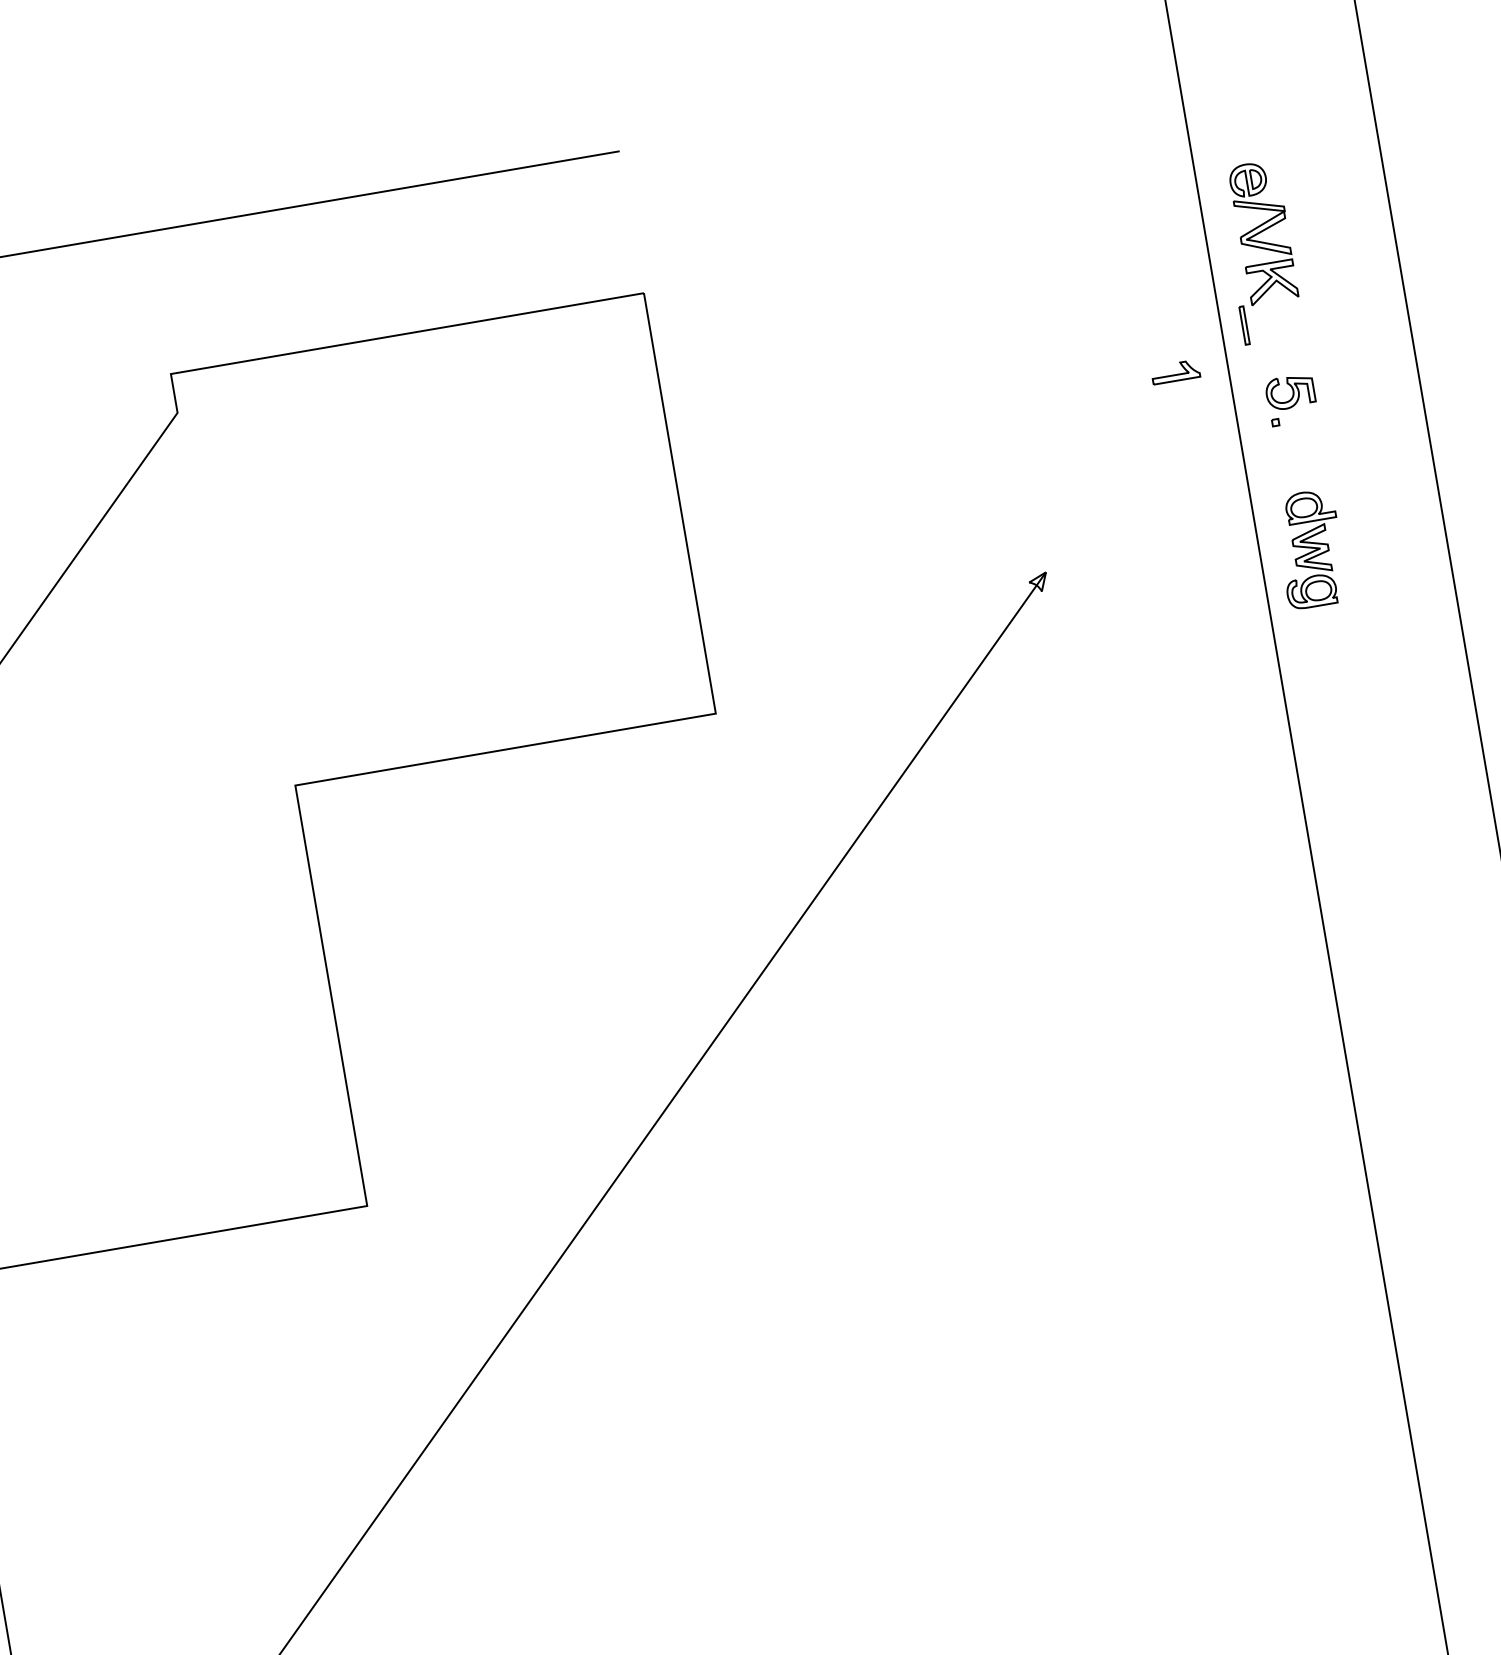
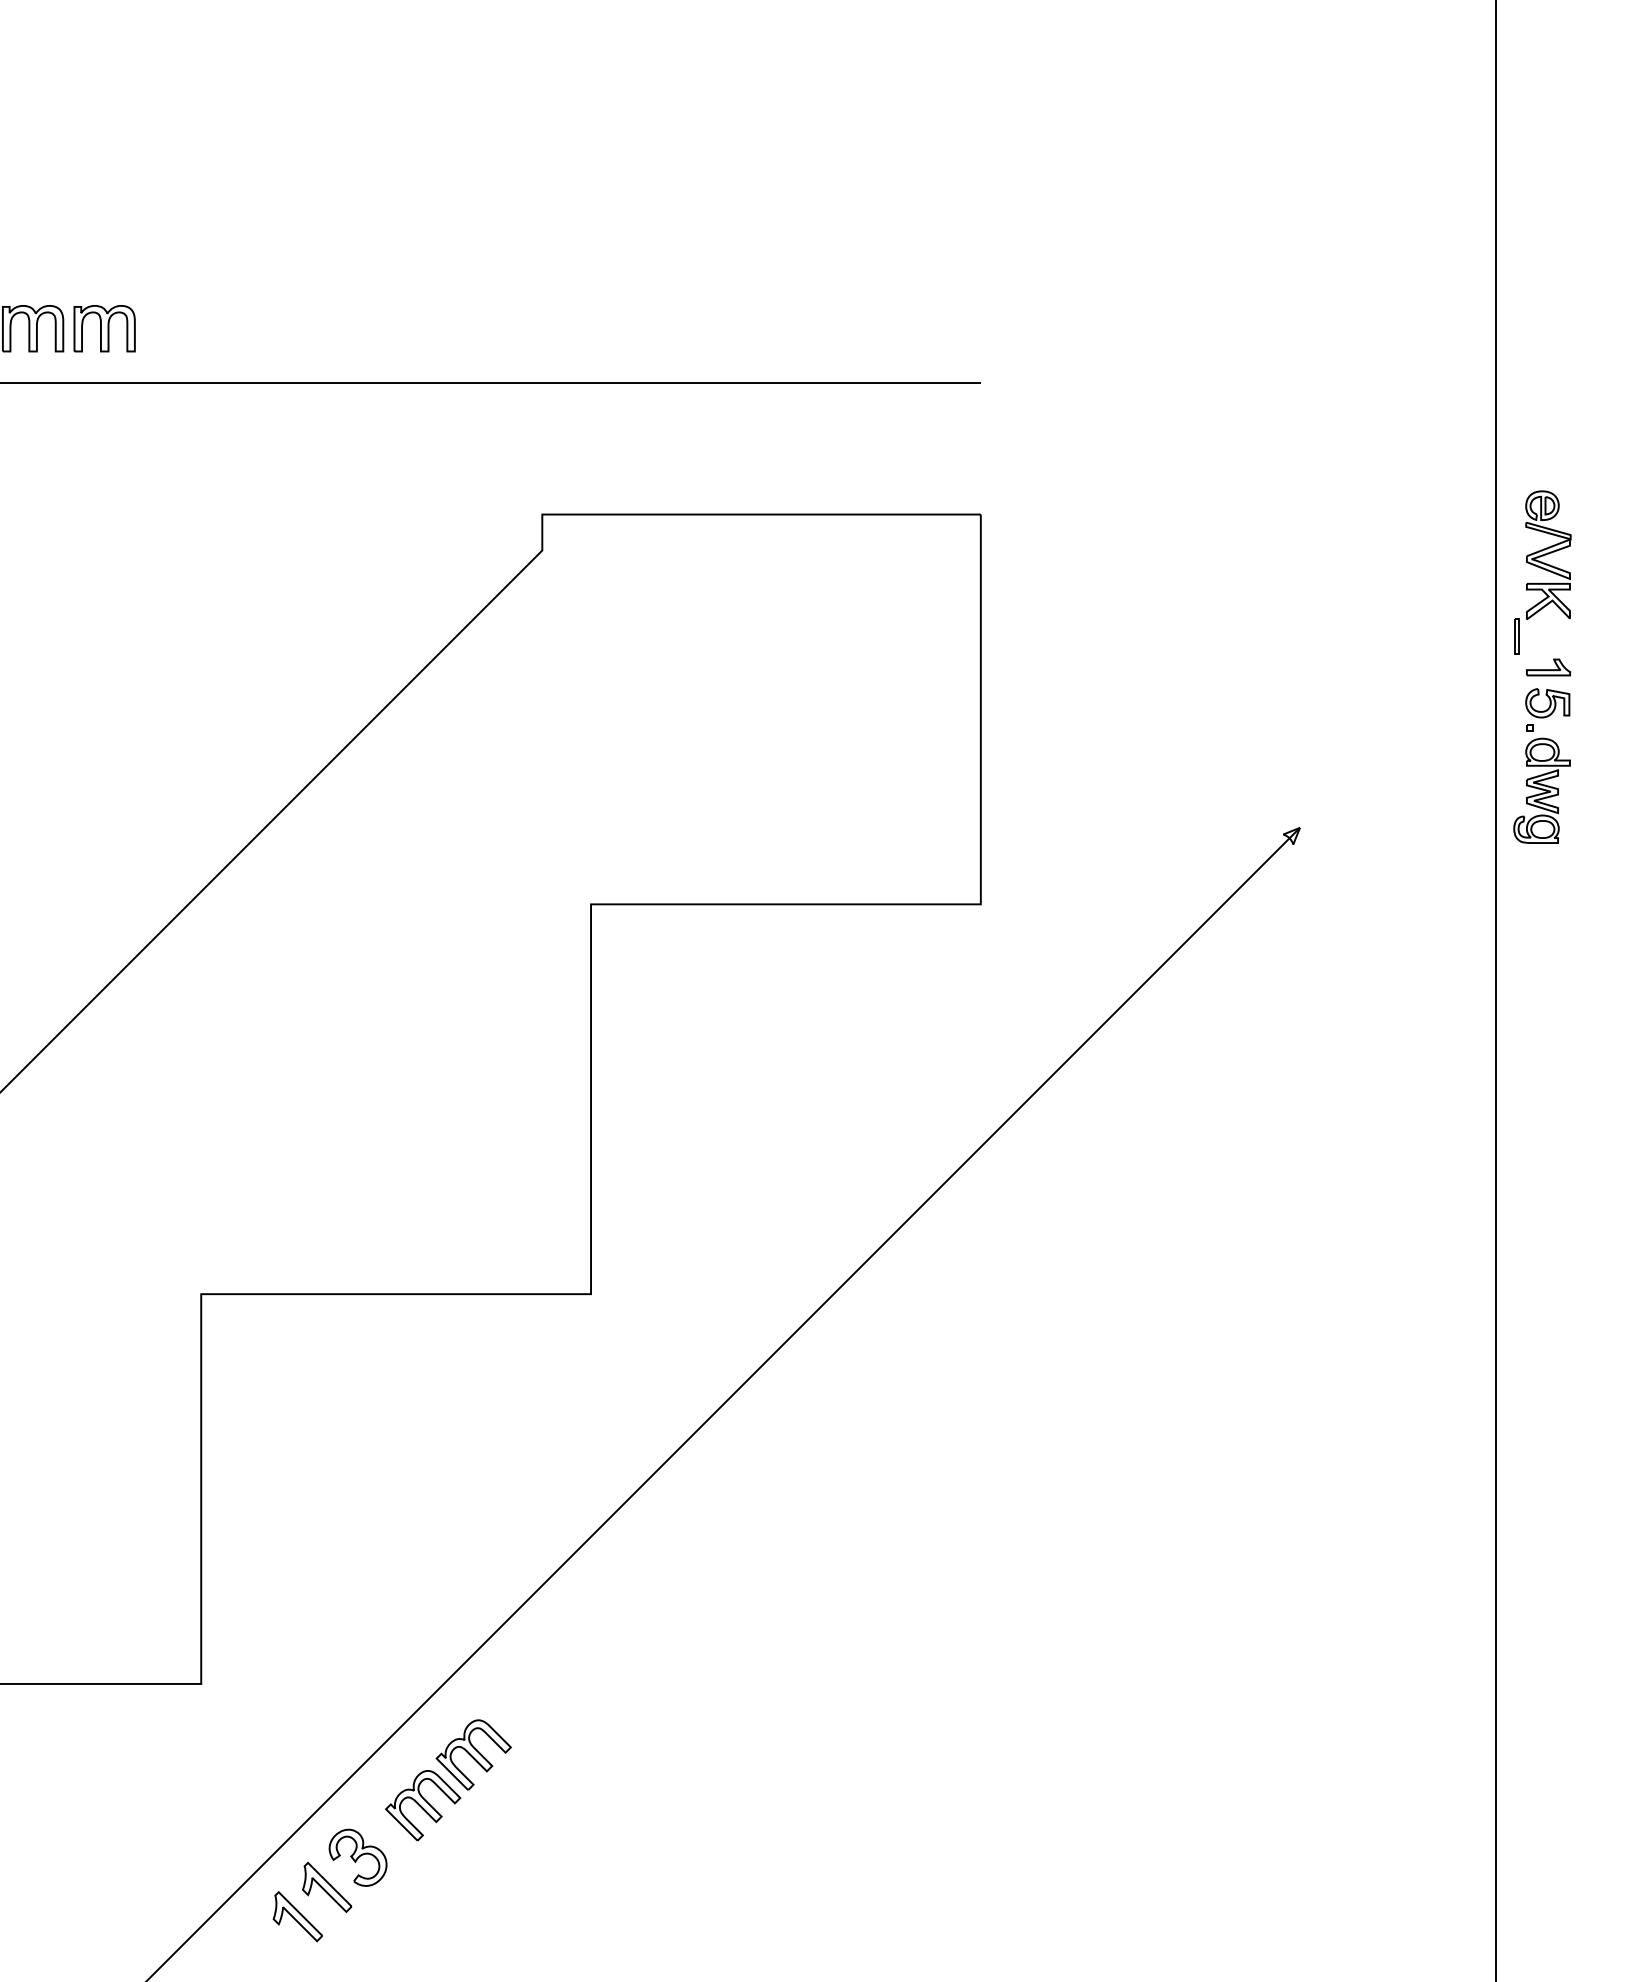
part: (1175, 372) -> (1548, 667), moved
part: (1310, 548) -> (1541, 790), moved

